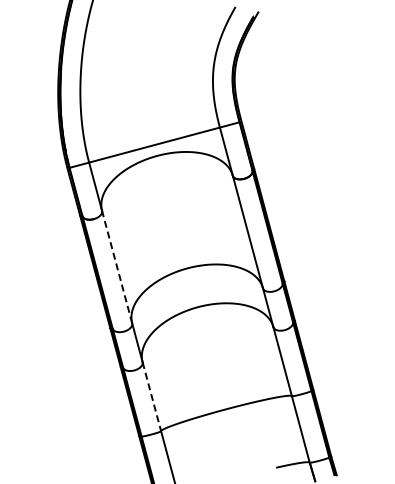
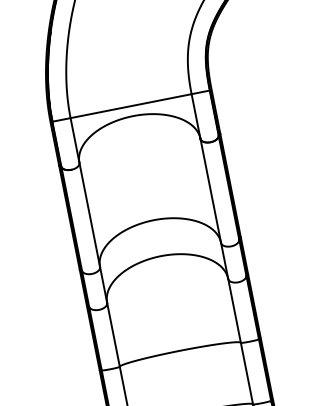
line: (117, 266) -> (90, 214), dashed -> solid
line: (151, 396) -> (113, 334), dashed -> solid

